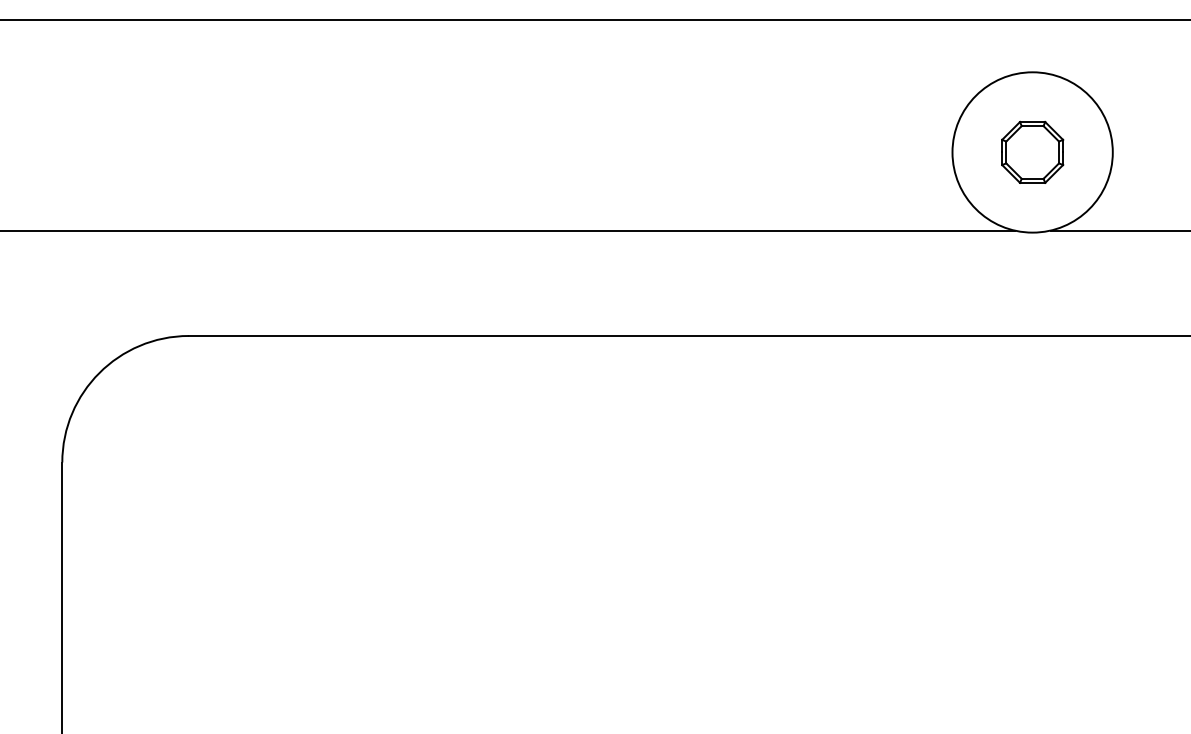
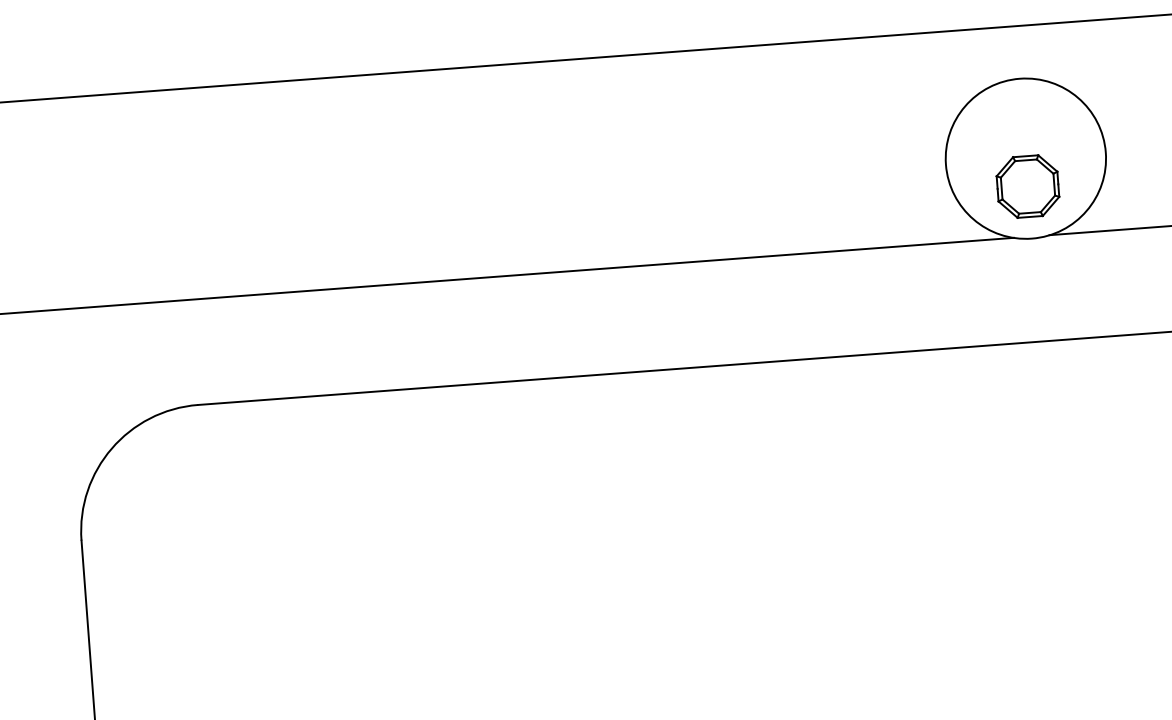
part: (1032, 151) -> (1027, 185), moved

